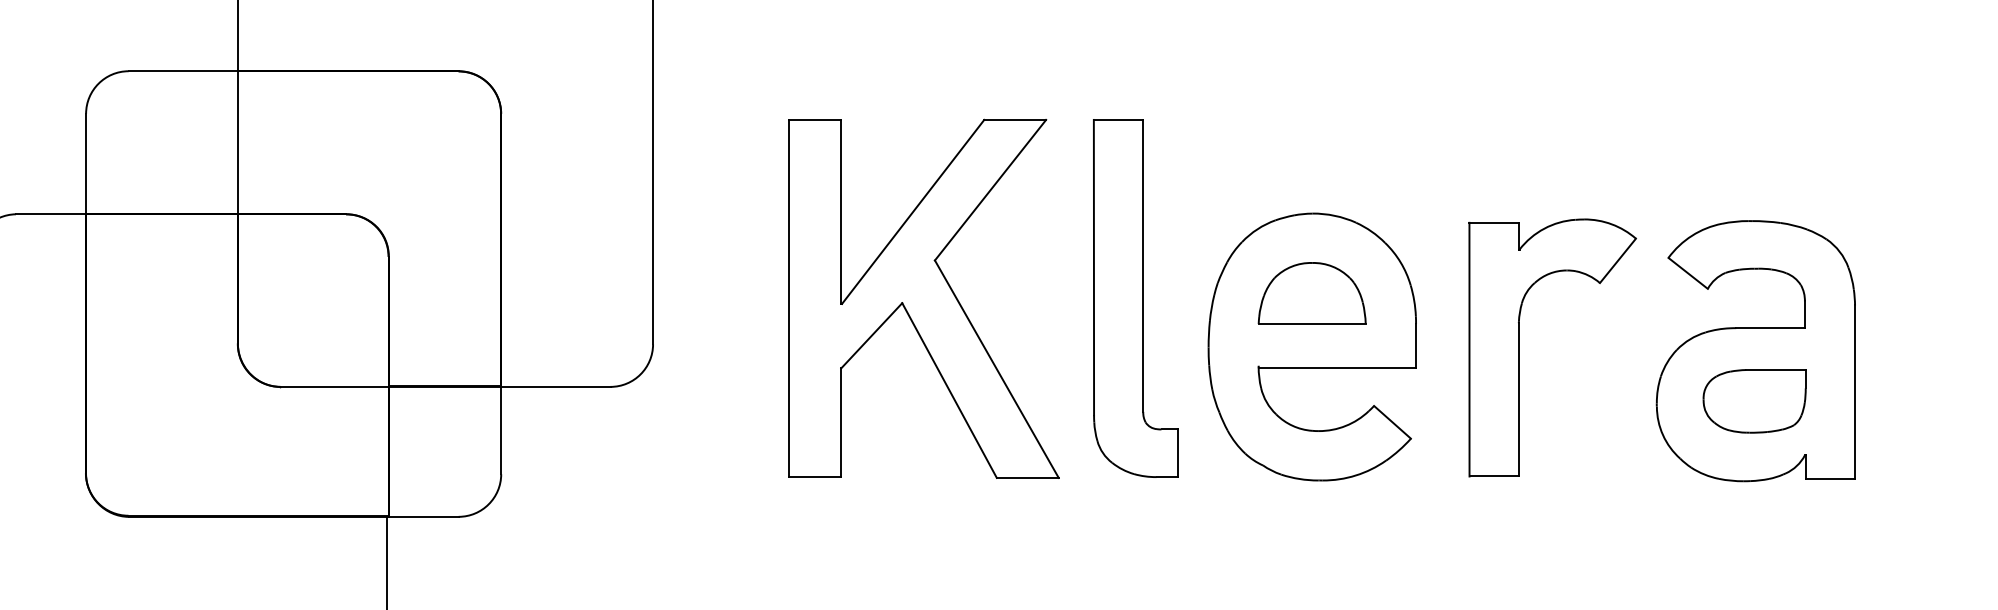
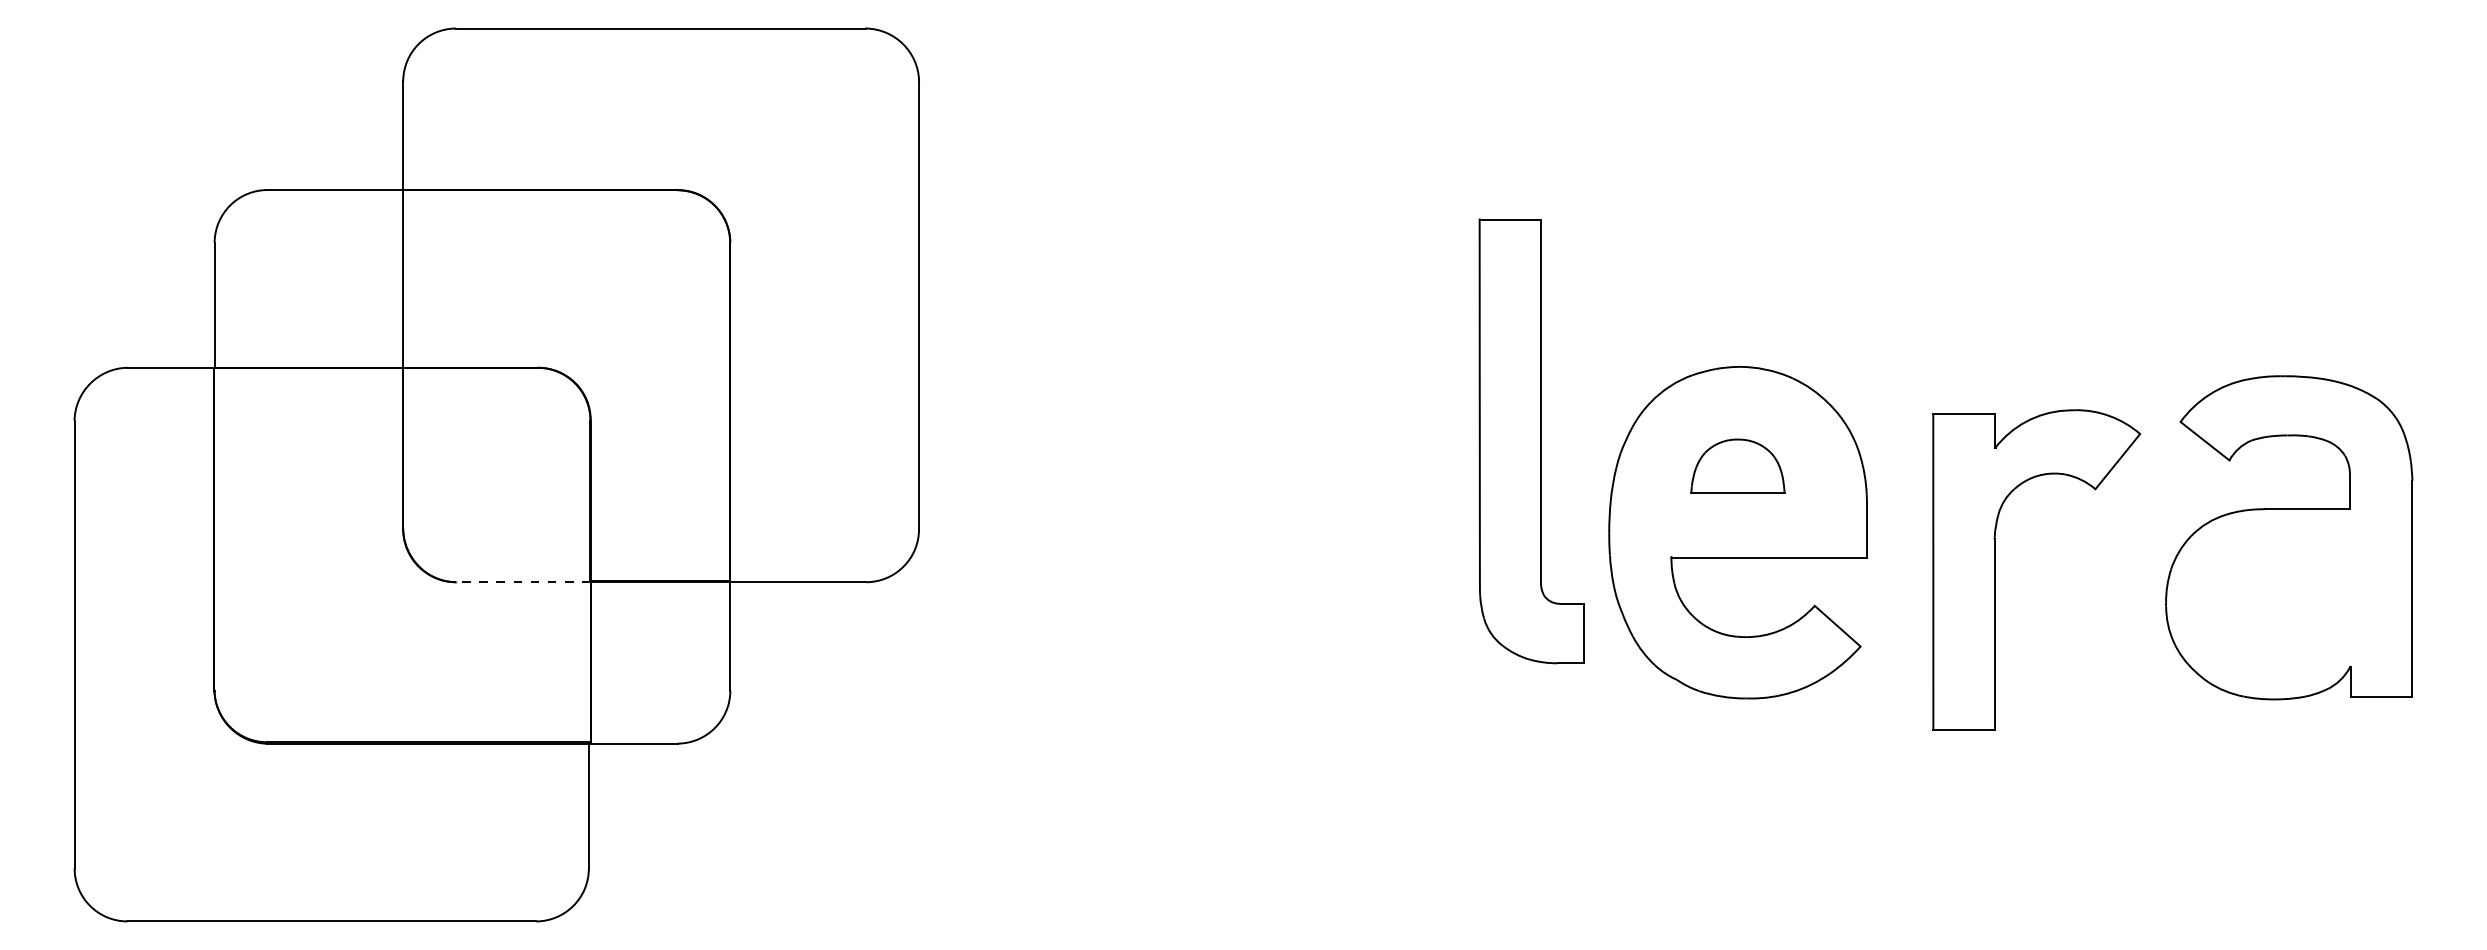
part: (1311, 292) -> (1737, 465), size x0.7
part: (923, 298) -> (1255, 472), removed
part: (1135, 298) -> (1531, 441), moved
part: (1519, 347) -> (1995, 569), moved
line: (333, 387) -> (522, 582), solid -> dashed
part: (1754, 401) -> (2287, 600), removed

